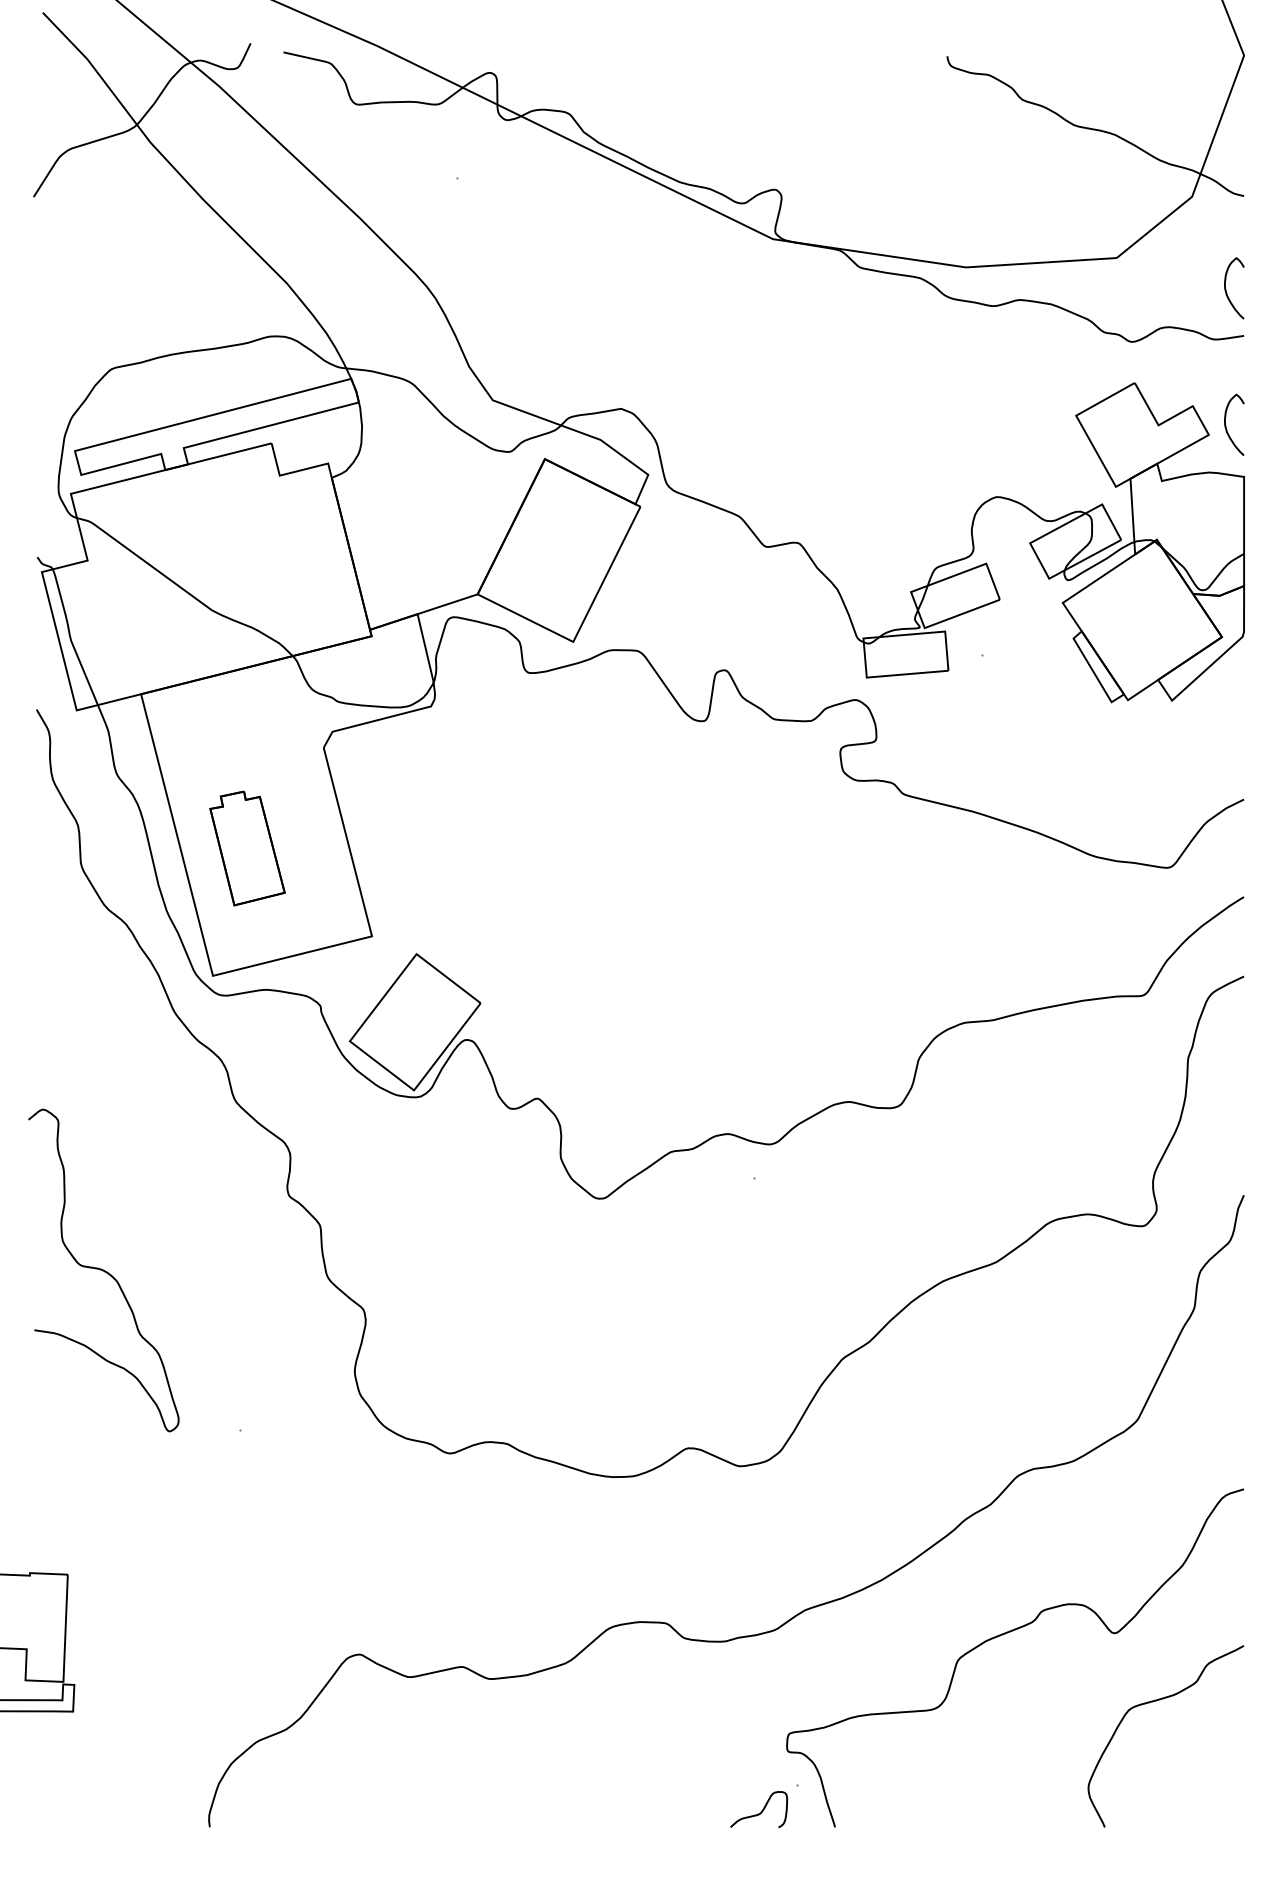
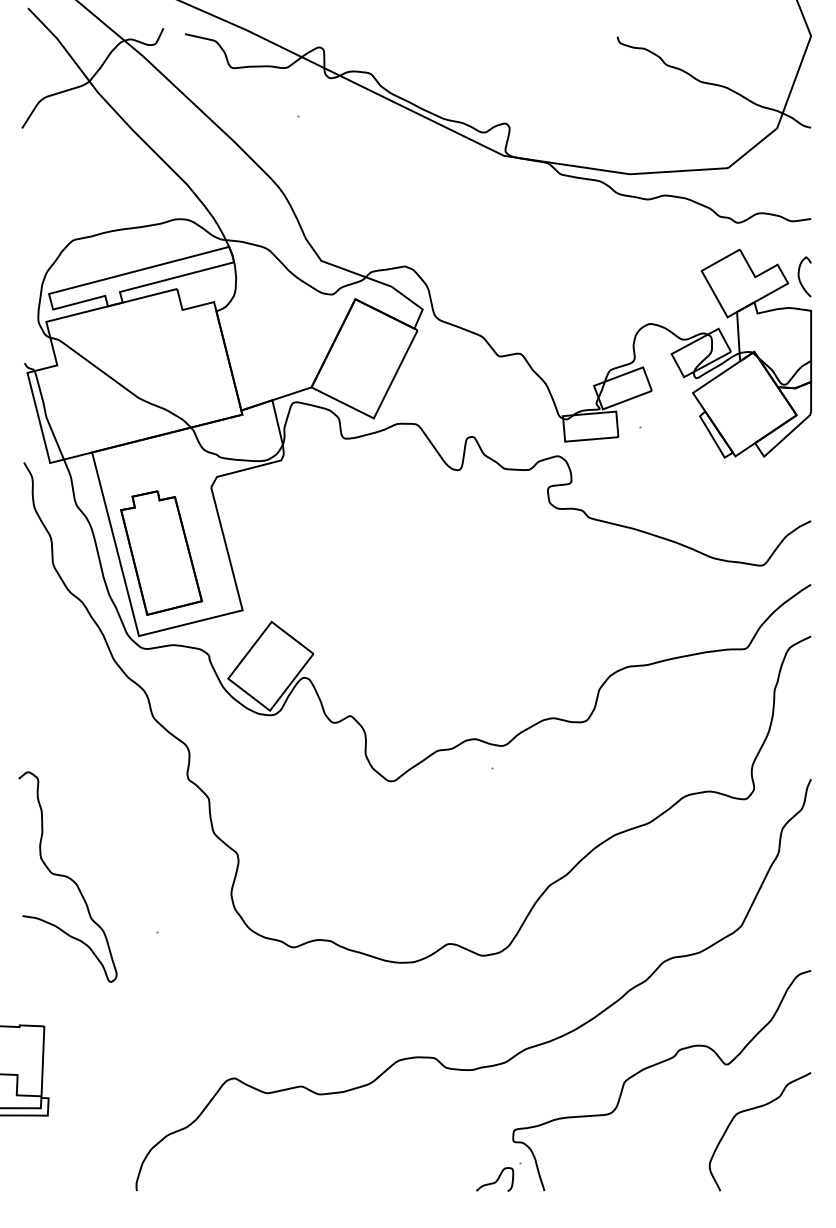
curve: (1226, 287) -> (799, 187), removed
part: (247, 847) -> (161, 552), size x1.67
curve: (103, 1269) -> (67, 876), moved

